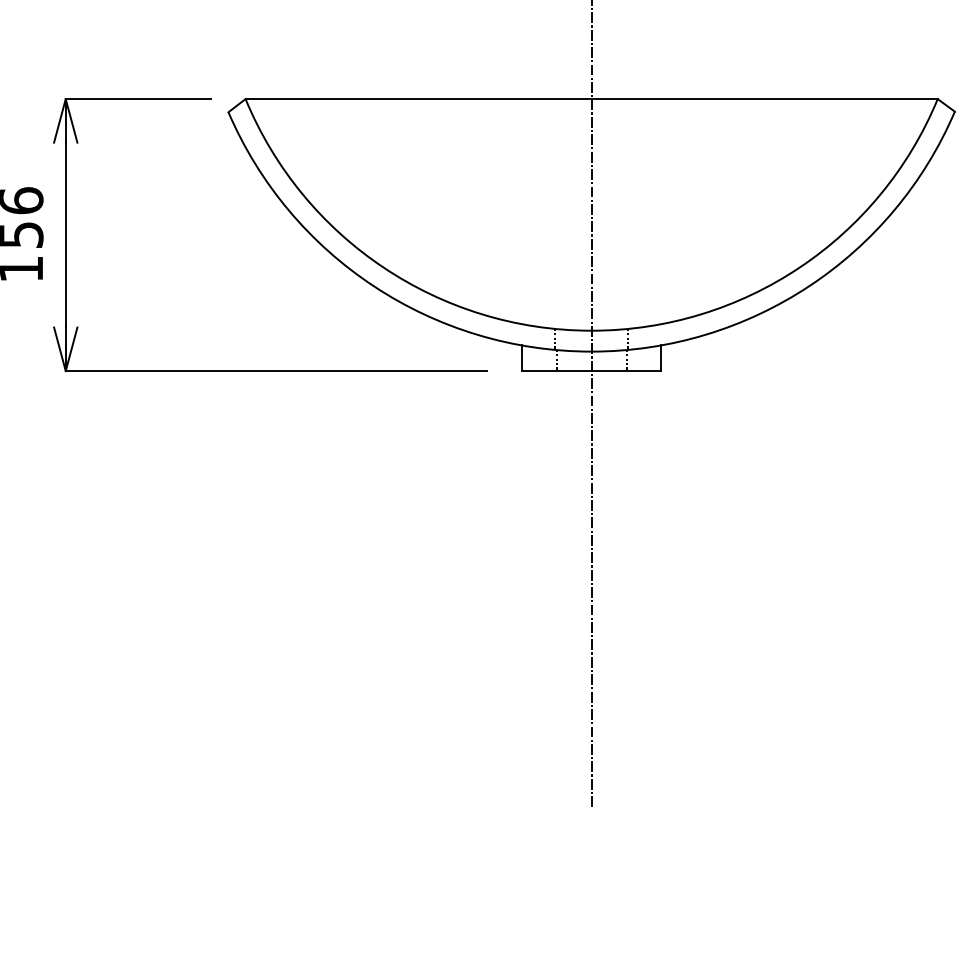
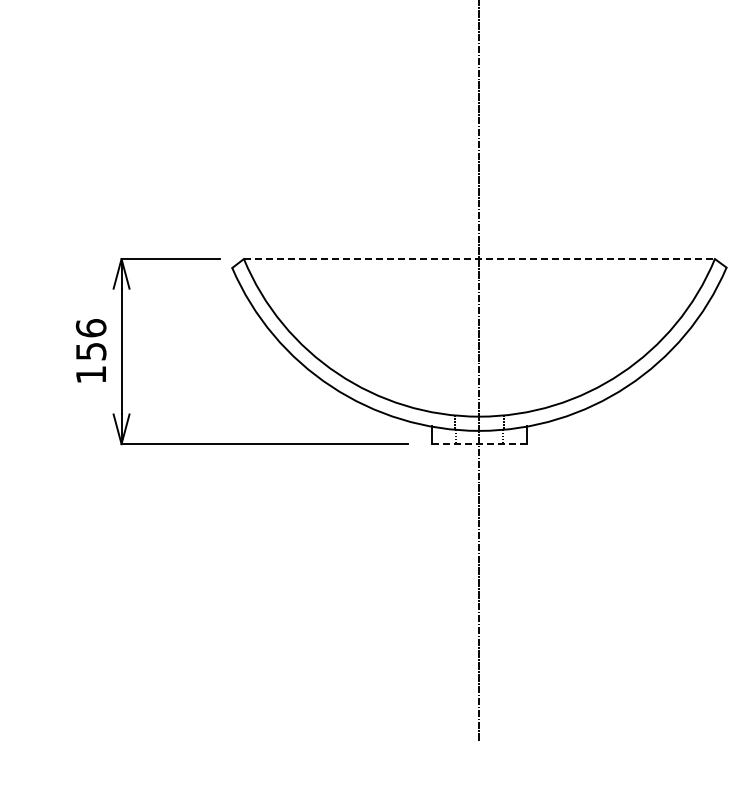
line: (591, 99) -> (479, 259), solid -> dashed
line: (591, 371) -> (479, 444), solid -> dashed

